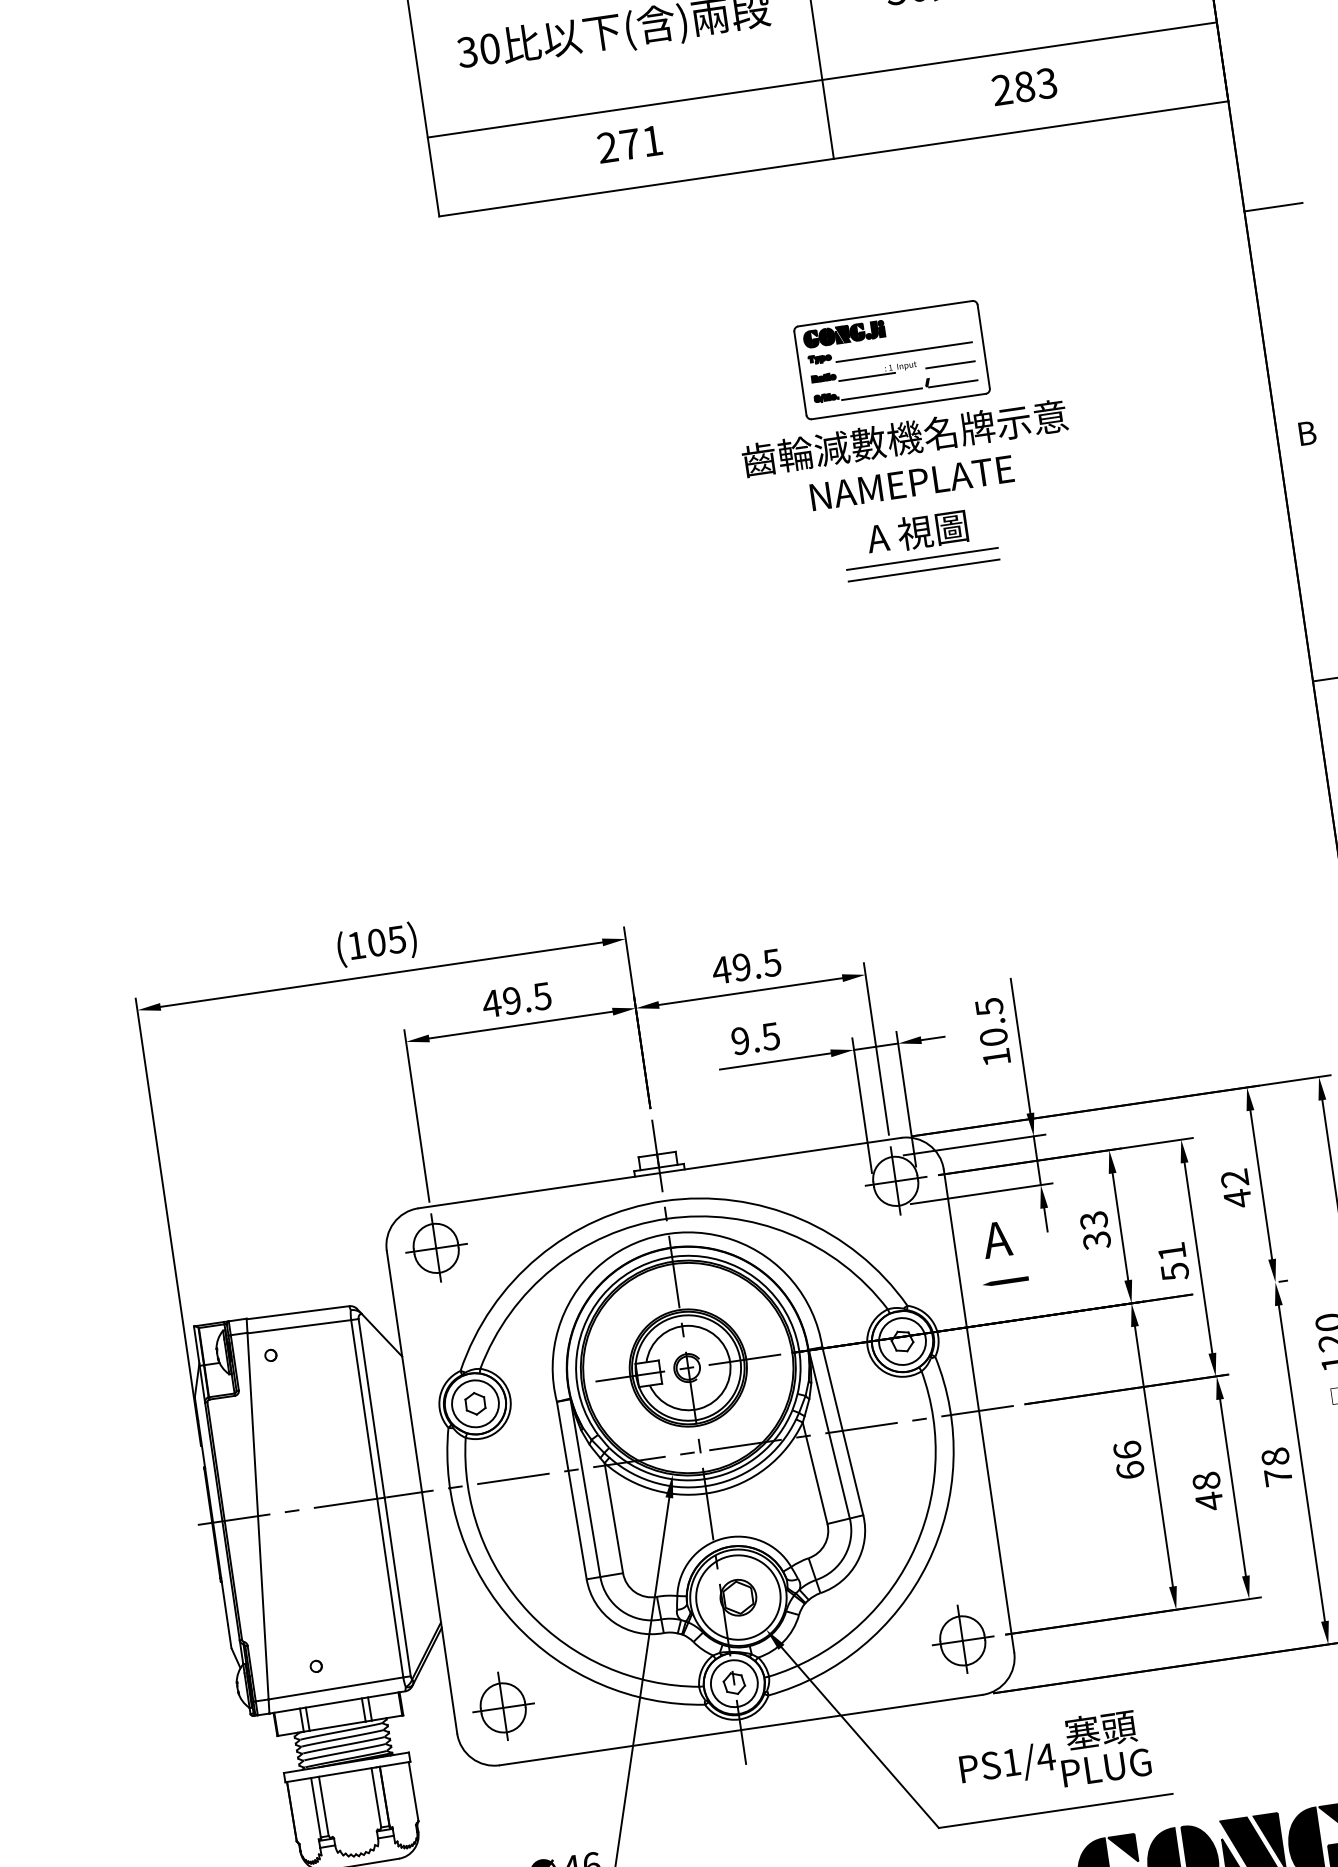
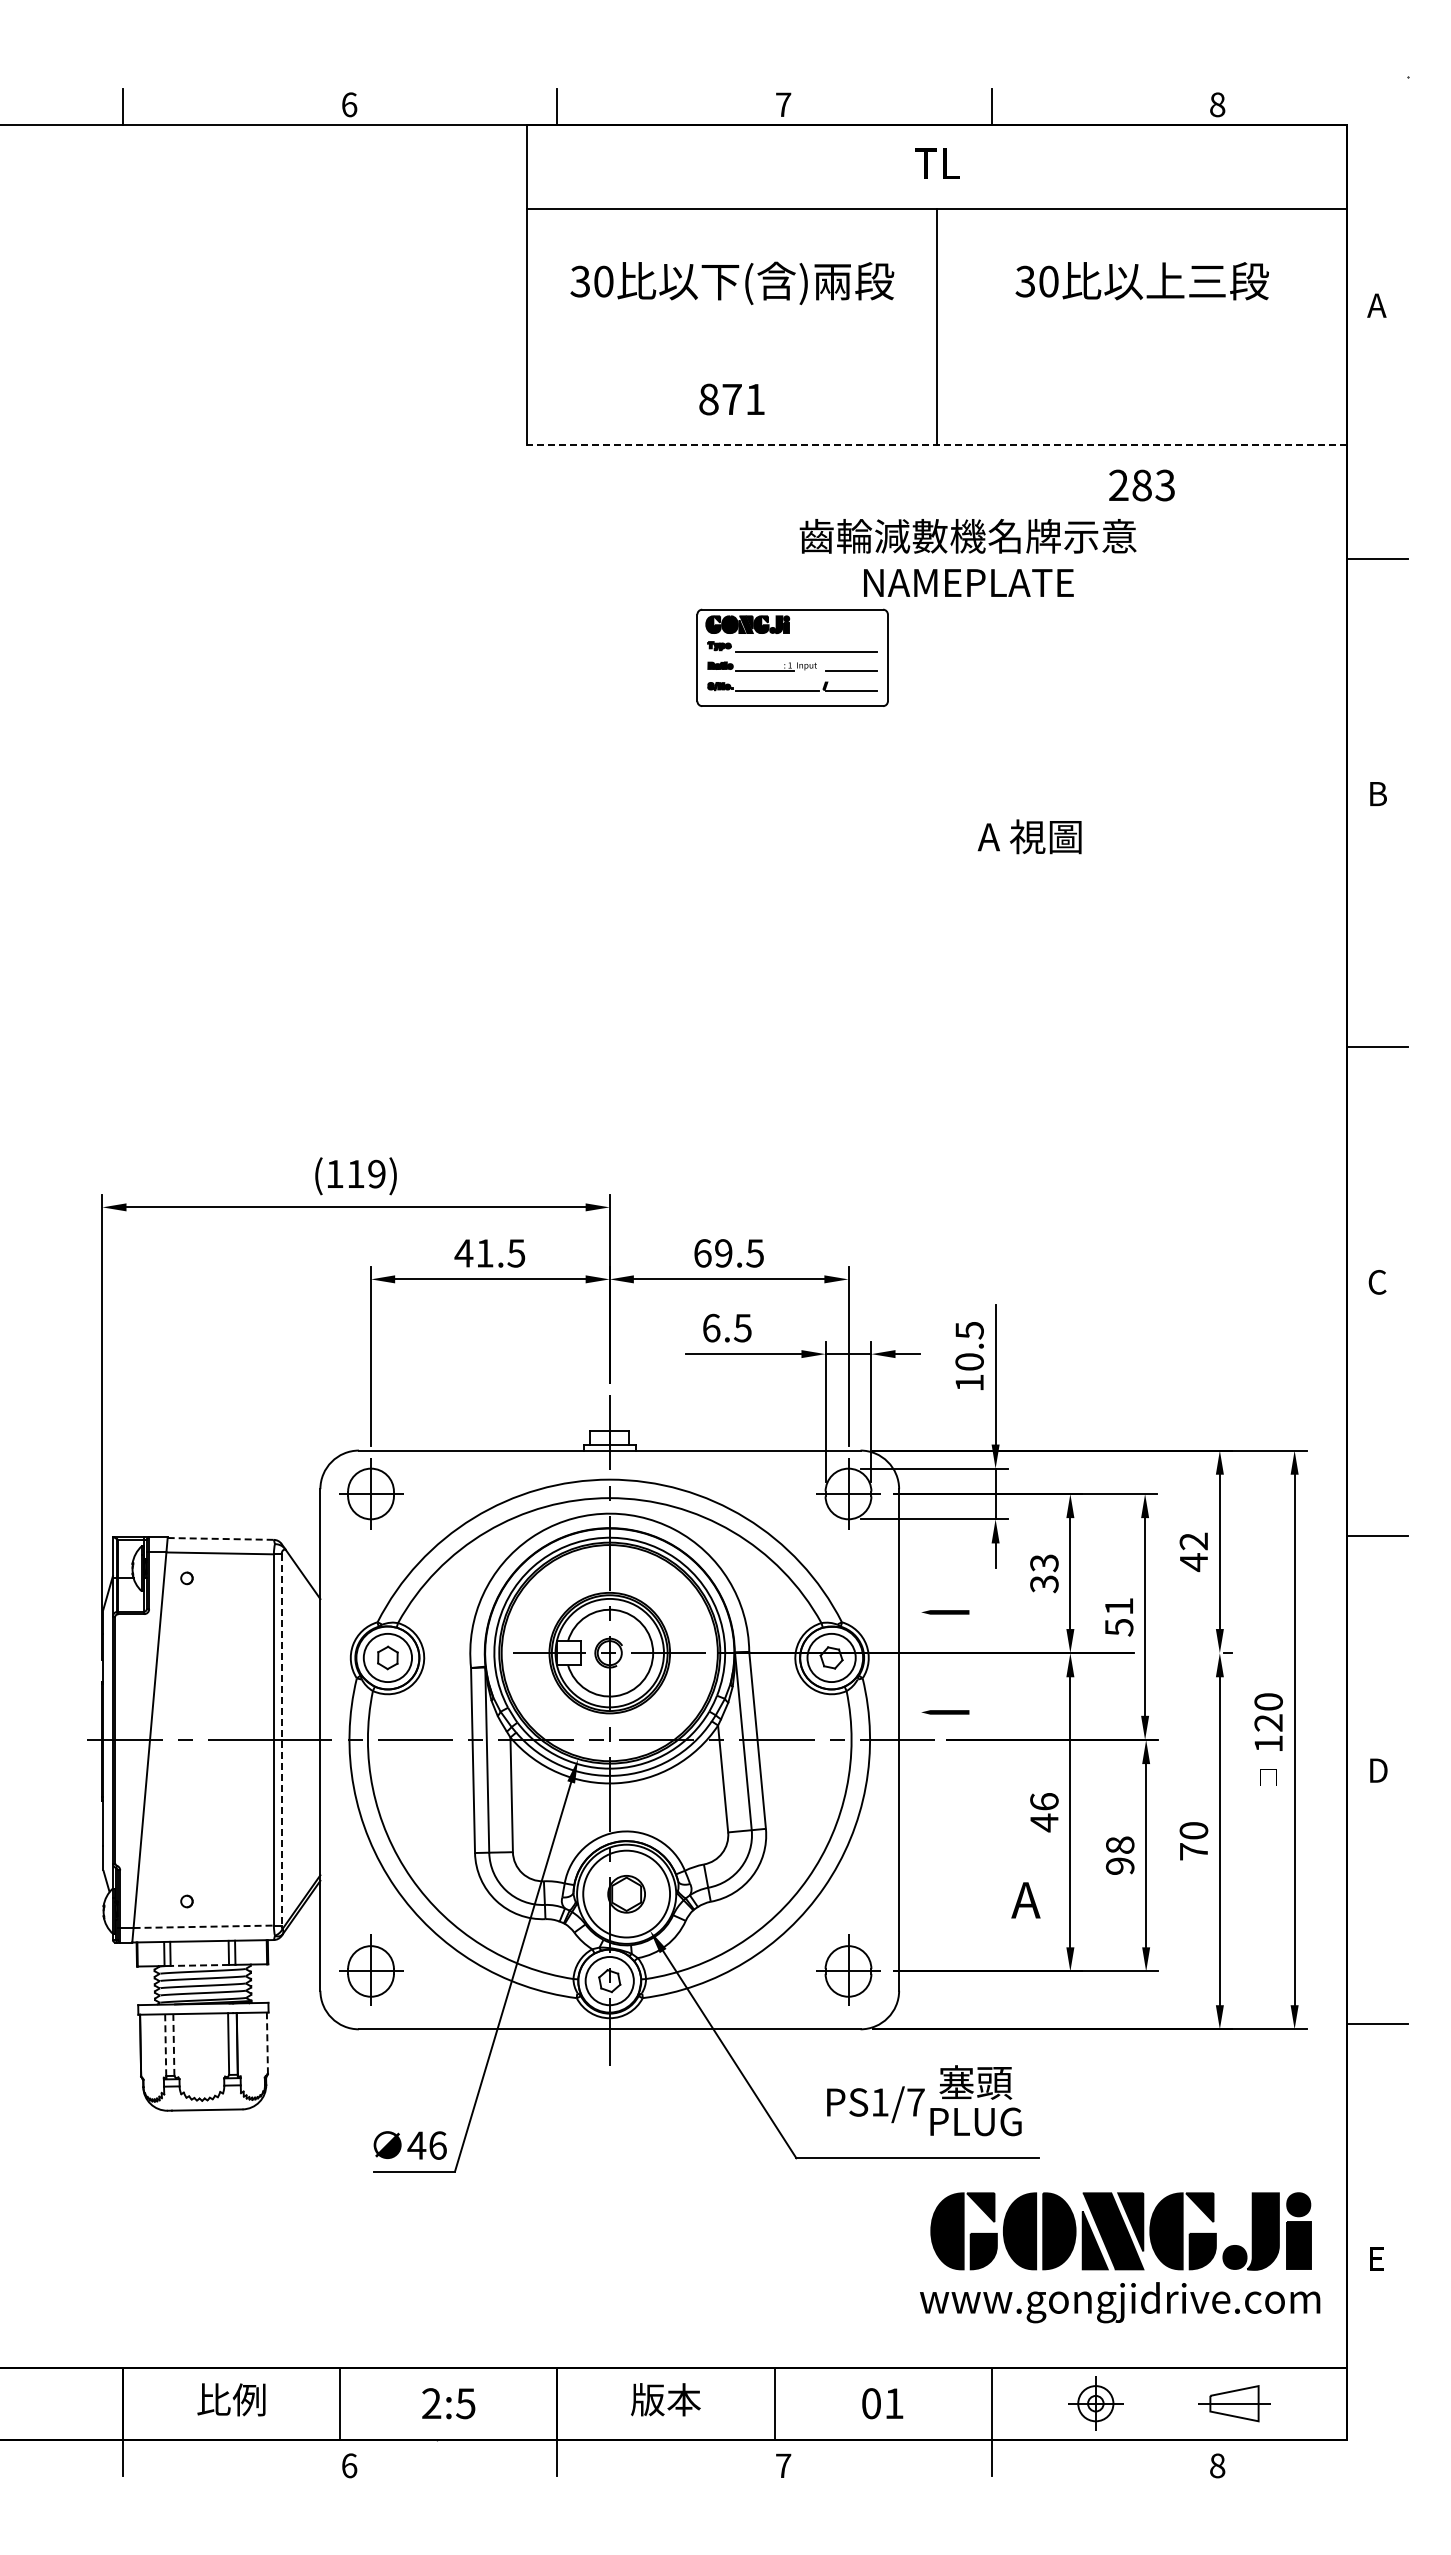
line: (822, 79) -> (937, 362), removed
text: (1024, 86) -> (1141, 485), moved
text: (607, 147) -> (708, 399), 2 -> 8
line: (834, 158) -> (937, 444), solid -> dashed
part: (891, 359) -> (792, 657), moved
text: (907, 458) -> (967, 557), moved
text: (916, 532) -> (1029, 836), moved
line: (921, 558) -> (967, 864), removed
line: (923, 570) -> (967, 876), removed
text: (386, 940) -> (366, 1173), (105) -> (119)
text: (721, 970) -> (702, 1253), 49.5 -> 69.5
text: (511, 1001) -> (484, 1253), 49.5 -> 41.5
text: (740, 1040) -> (711, 1327), 9.5 -> 6.5
text: (996, 1239) -> (1025, 1900), moved
line: (298, 1312) -> (221, 1538), solid -> dashed
line: (1019, 1378) -> (945, 1712), added
text: (1275, 1456) -> (1194, 1830), 78 -> 70
text: (1130, 1470) -> (1044, 1822), 66 -> 46
line: (384, 1497) -> (281, 1739), solid -> dashed
text: (1208, 1500) -> (1119, 1865), 48 -> 98
line: (336, 1688) -> (204, 1926), solid -> dashed
line: (337, 1726) -> (199, 1965), solid -> dashed
text: (1045, 1757) -> (915, 2102), PS1/4 -> PS1/7
line: (413, 1791) -> (267, 2043), solid -> dashed
line: (323, 1806) -> (173, 2045), solid -> dashed
line: (315, 1808) -> (165, 2045), solid -> dashed

